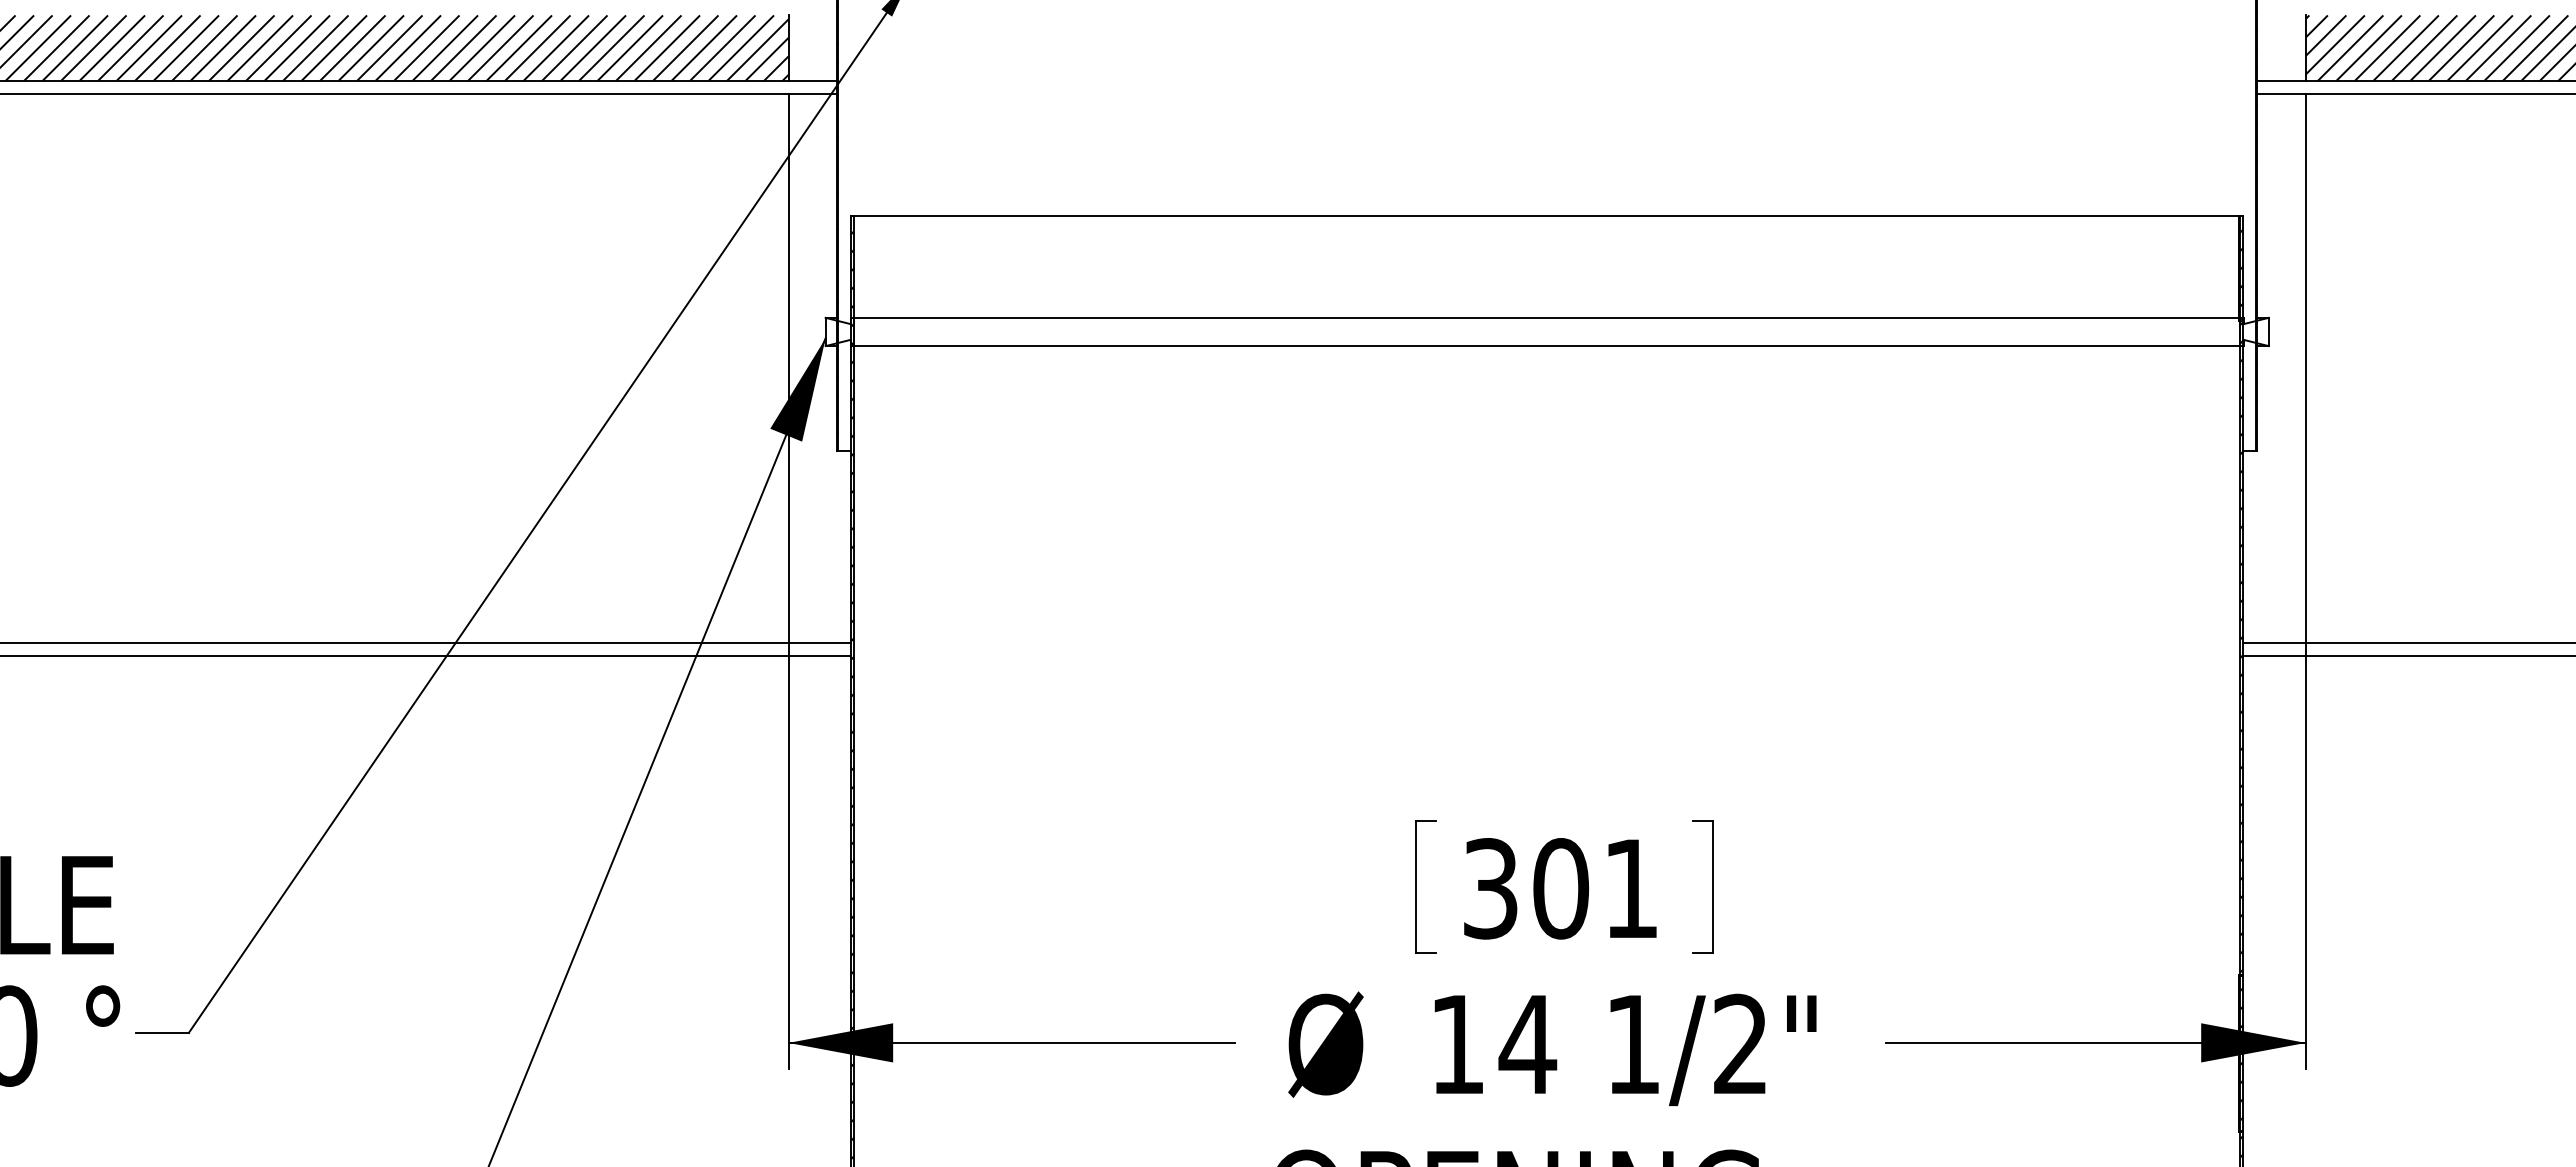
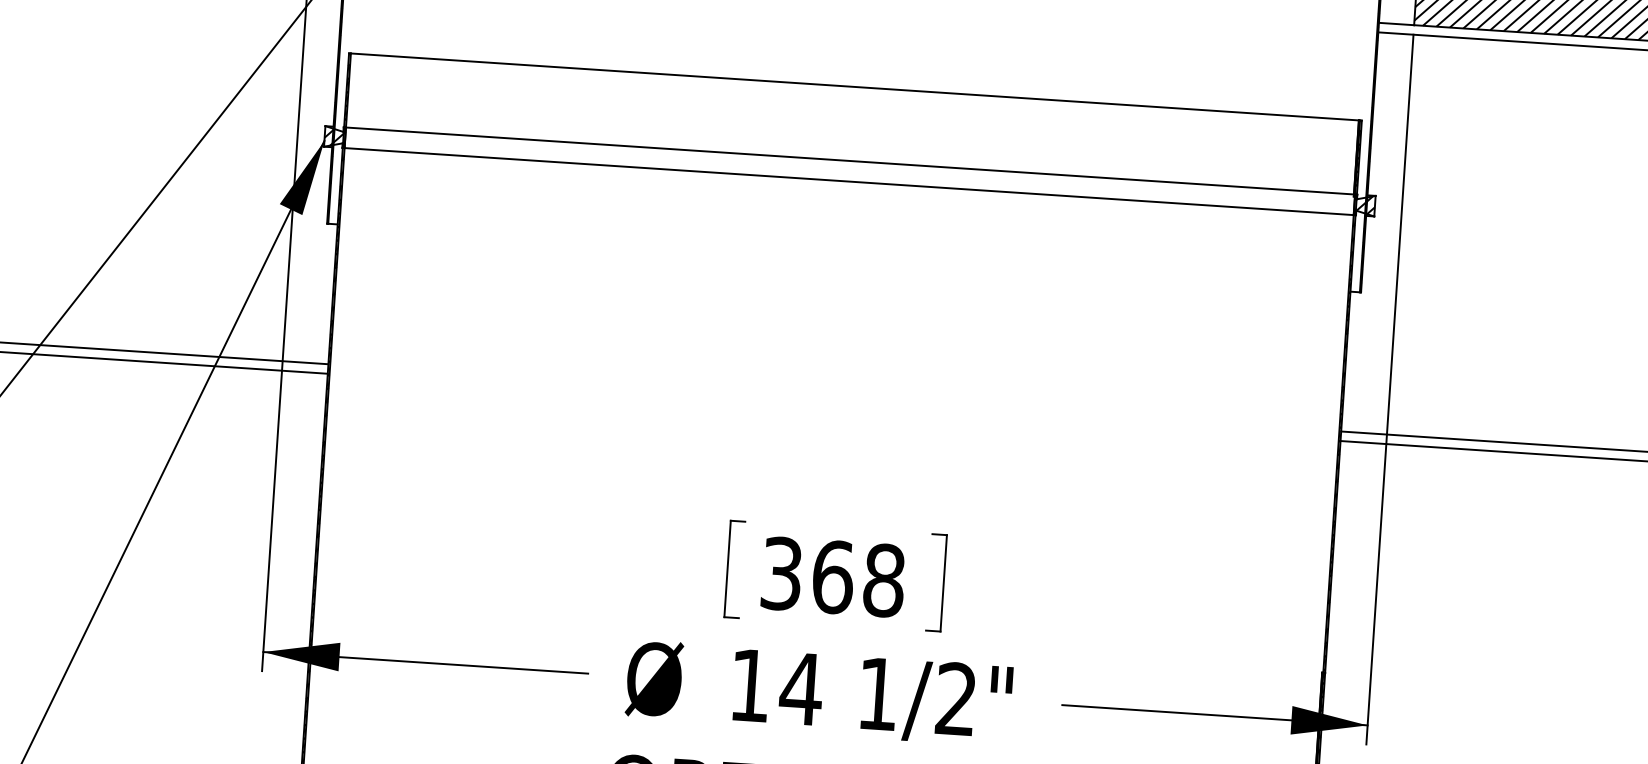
hatch: (2254, 330) -> (1364, 204), added
hatch: (839, 333) -> (334, 138), added
text: (1596, 888) -> (858, 578), 301 -> 368

